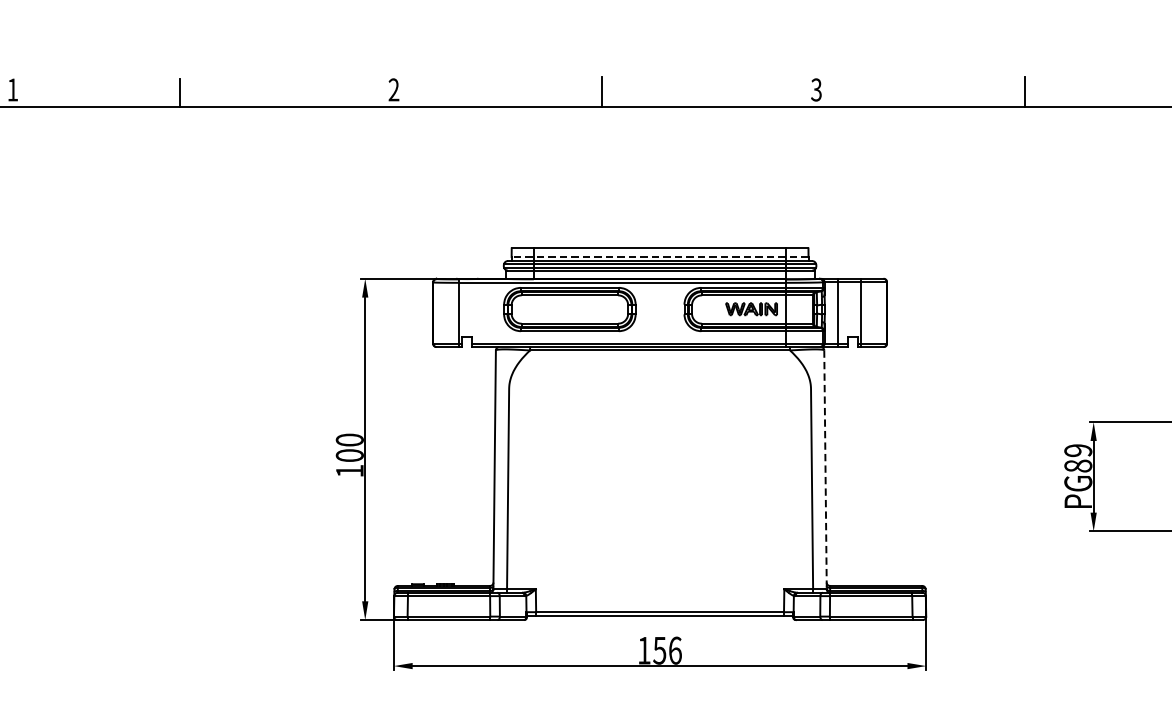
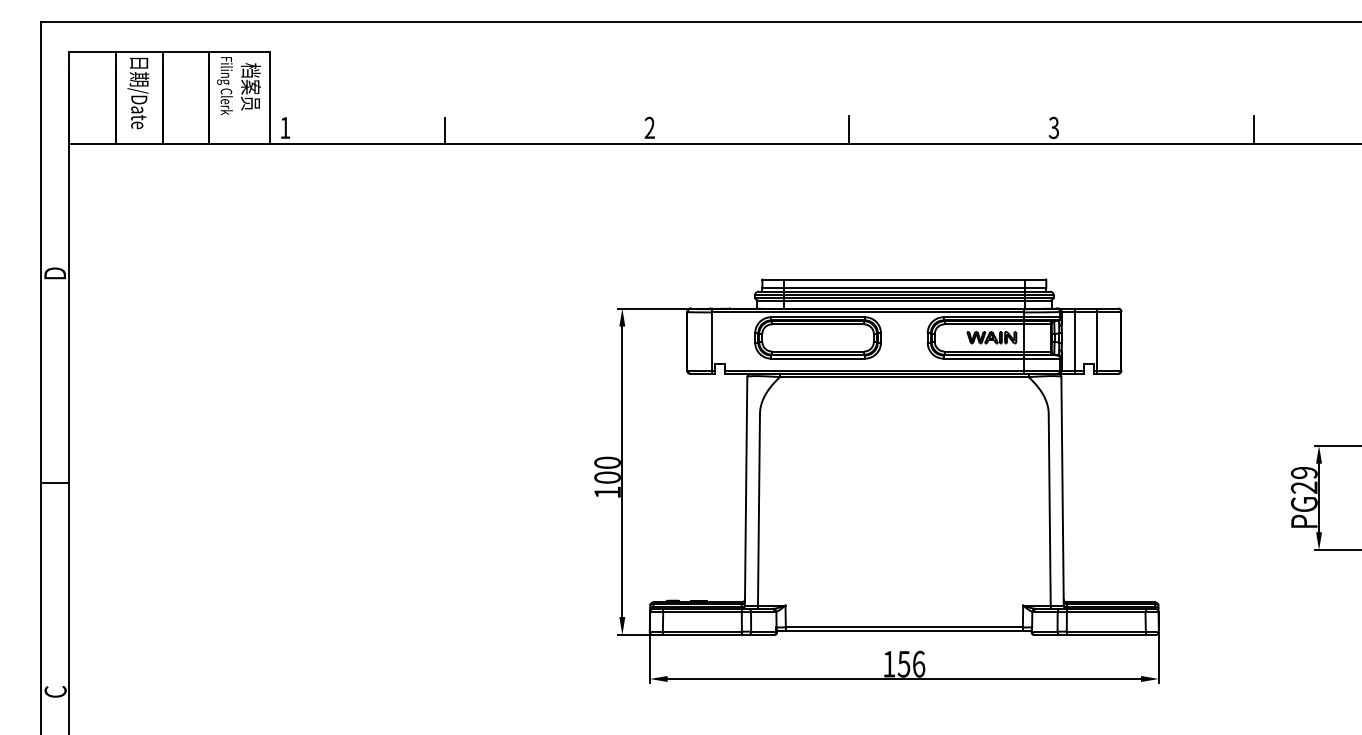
line: (660, 256) -> (904, 287), dashed -> solid
text: (1077, 465) -> (1303, 487), PG89 -> PG29
line: (825, 470) -> (1062, 491), dashed -> solid

